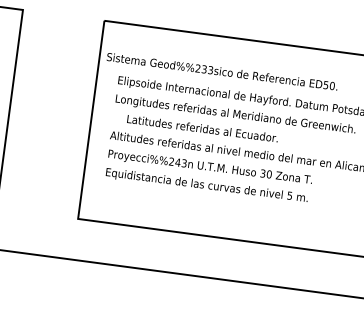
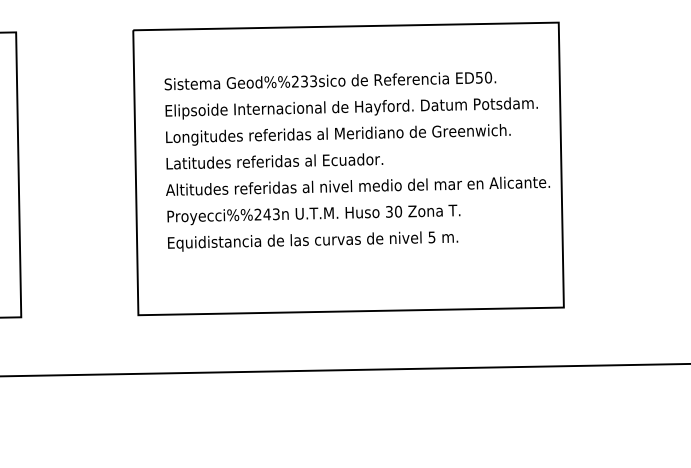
text: (222, 71) -> (330, 80), moved
text: (202, 128) -> (274, 161), moved

